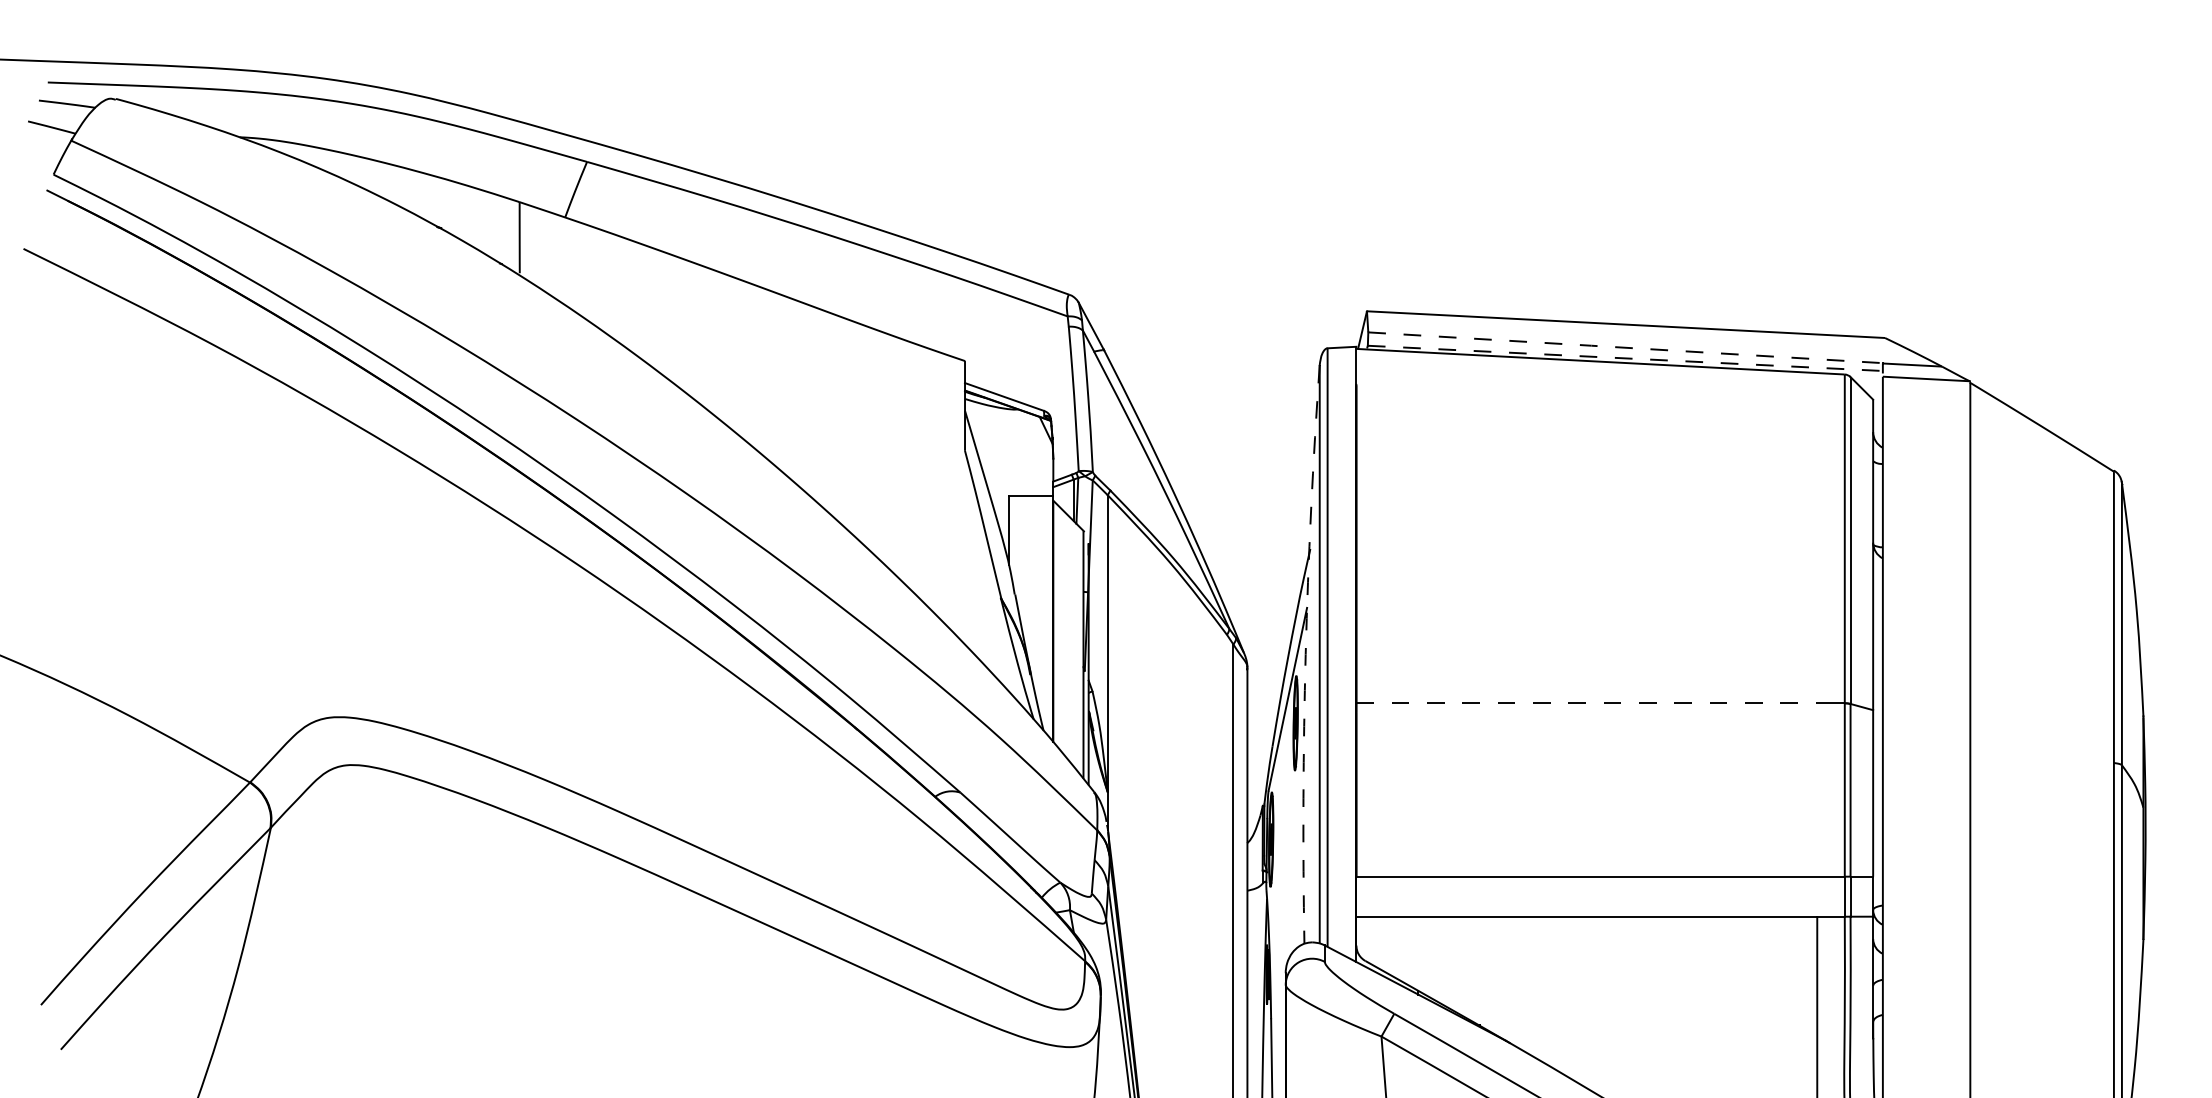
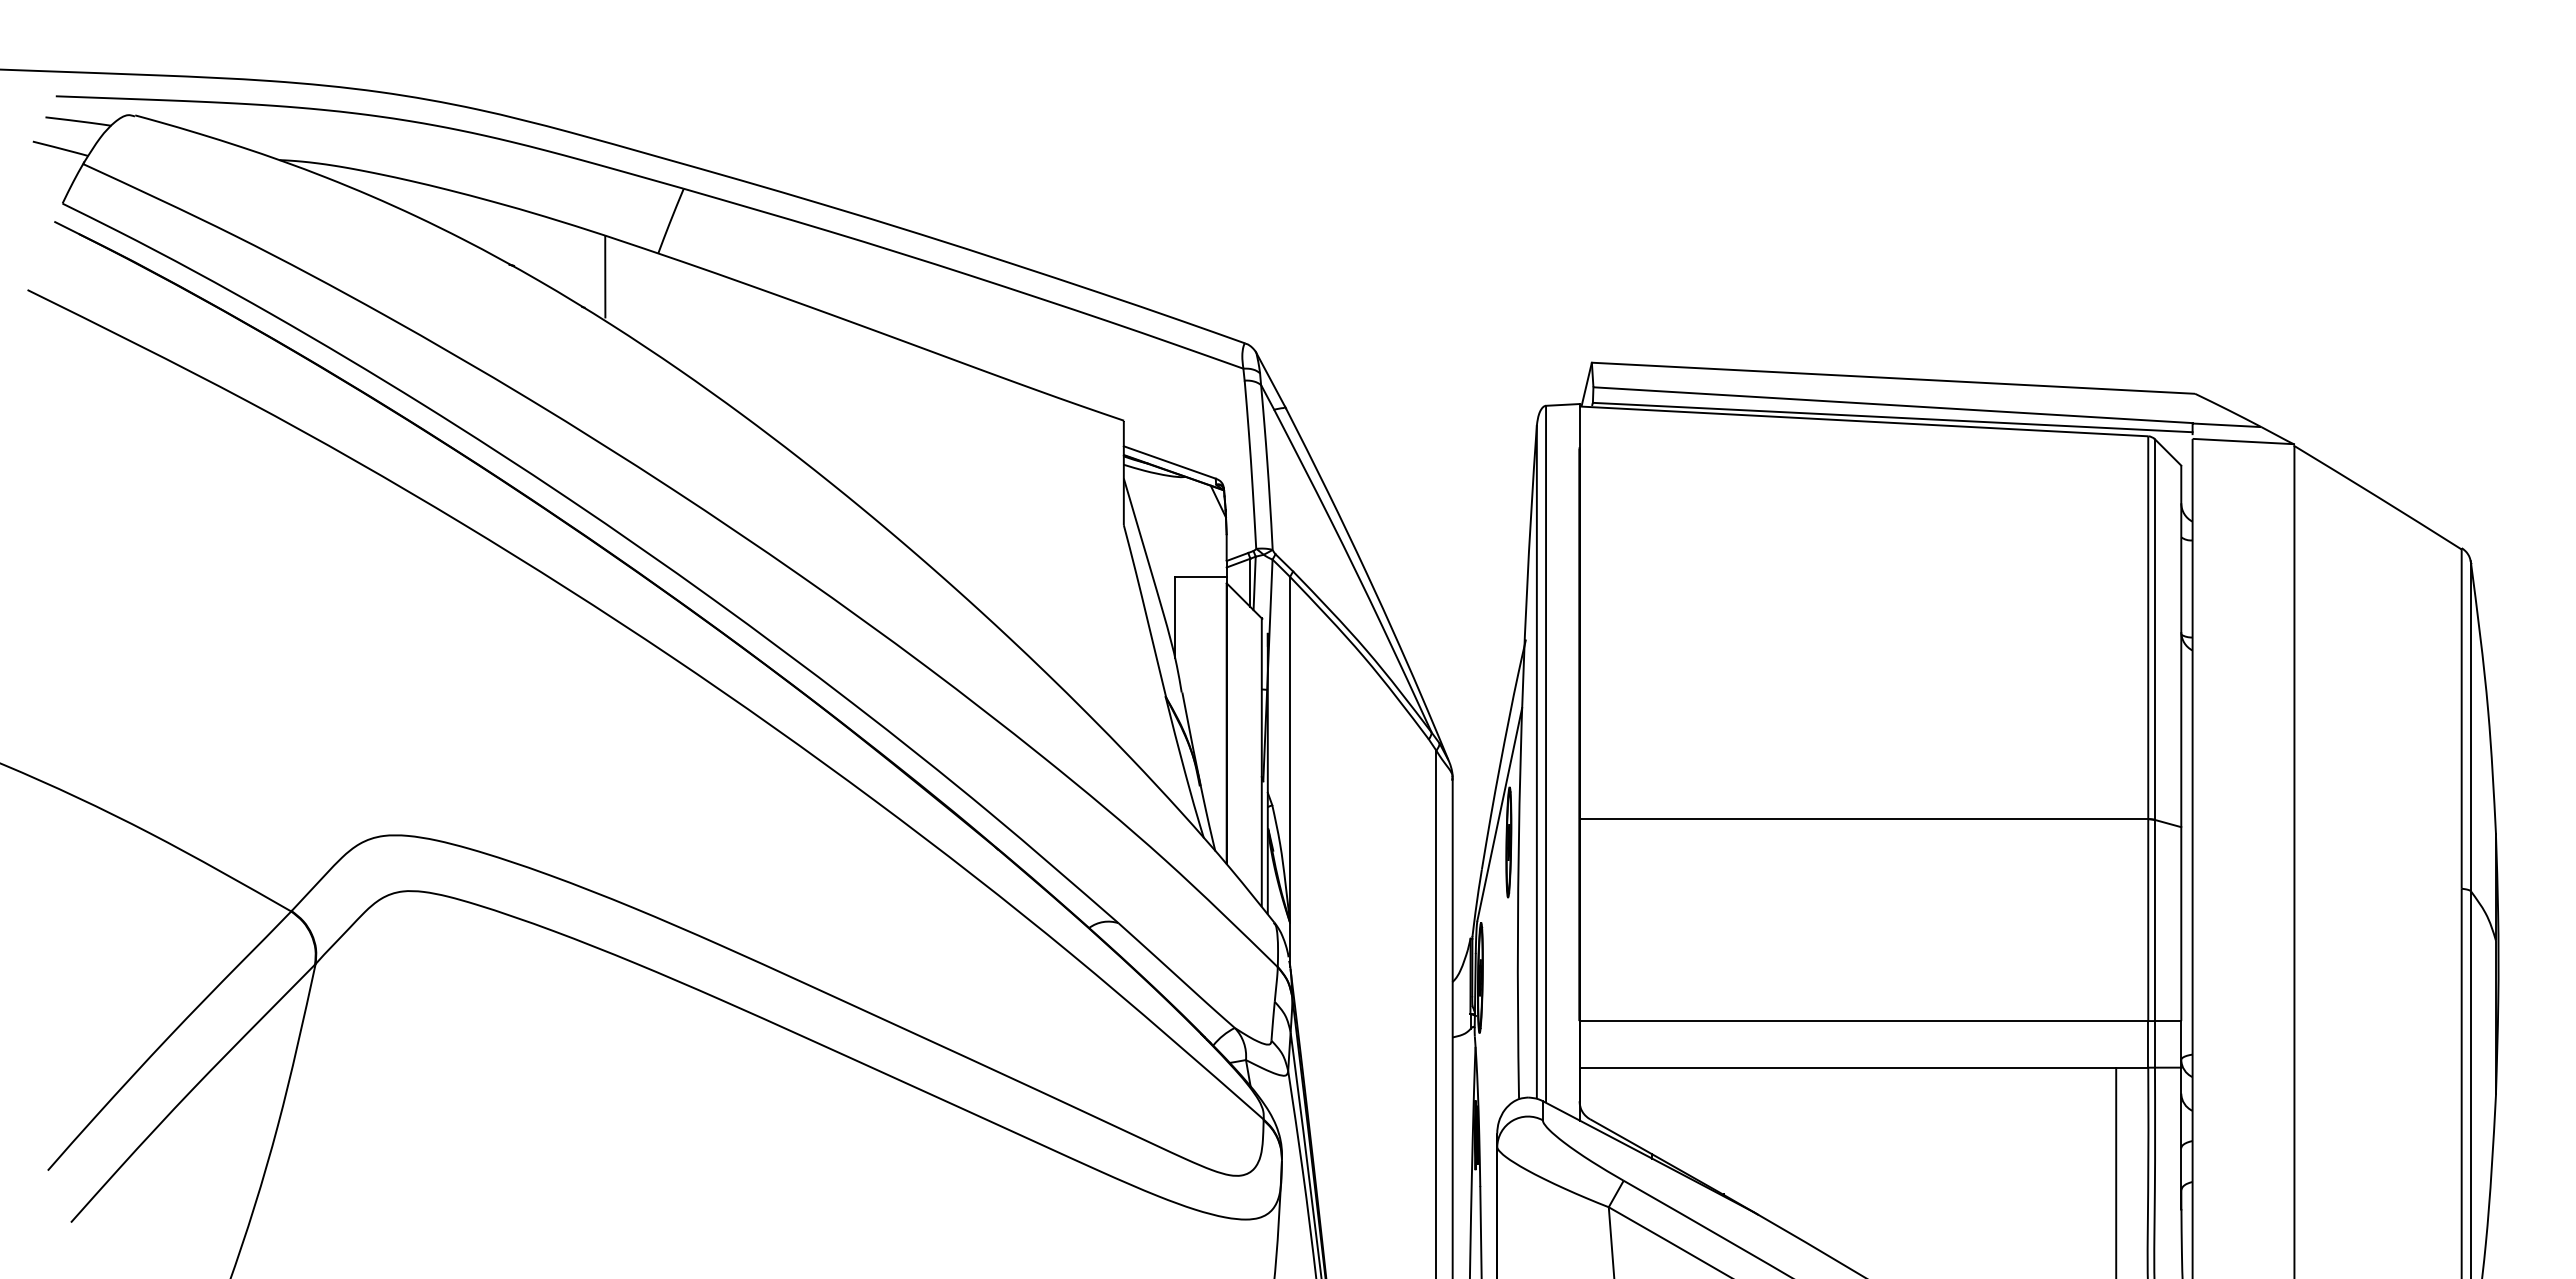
line: (1625, 348) -> (1892, 405), dashed -> solid
line: (1626, 358) -> (1893, 417), dashed -> solid
arc: (1305, 654) -> (1520, 762), dashed -> solid
line: (1586, 703) -> (1847, 819), dashed -> solid

